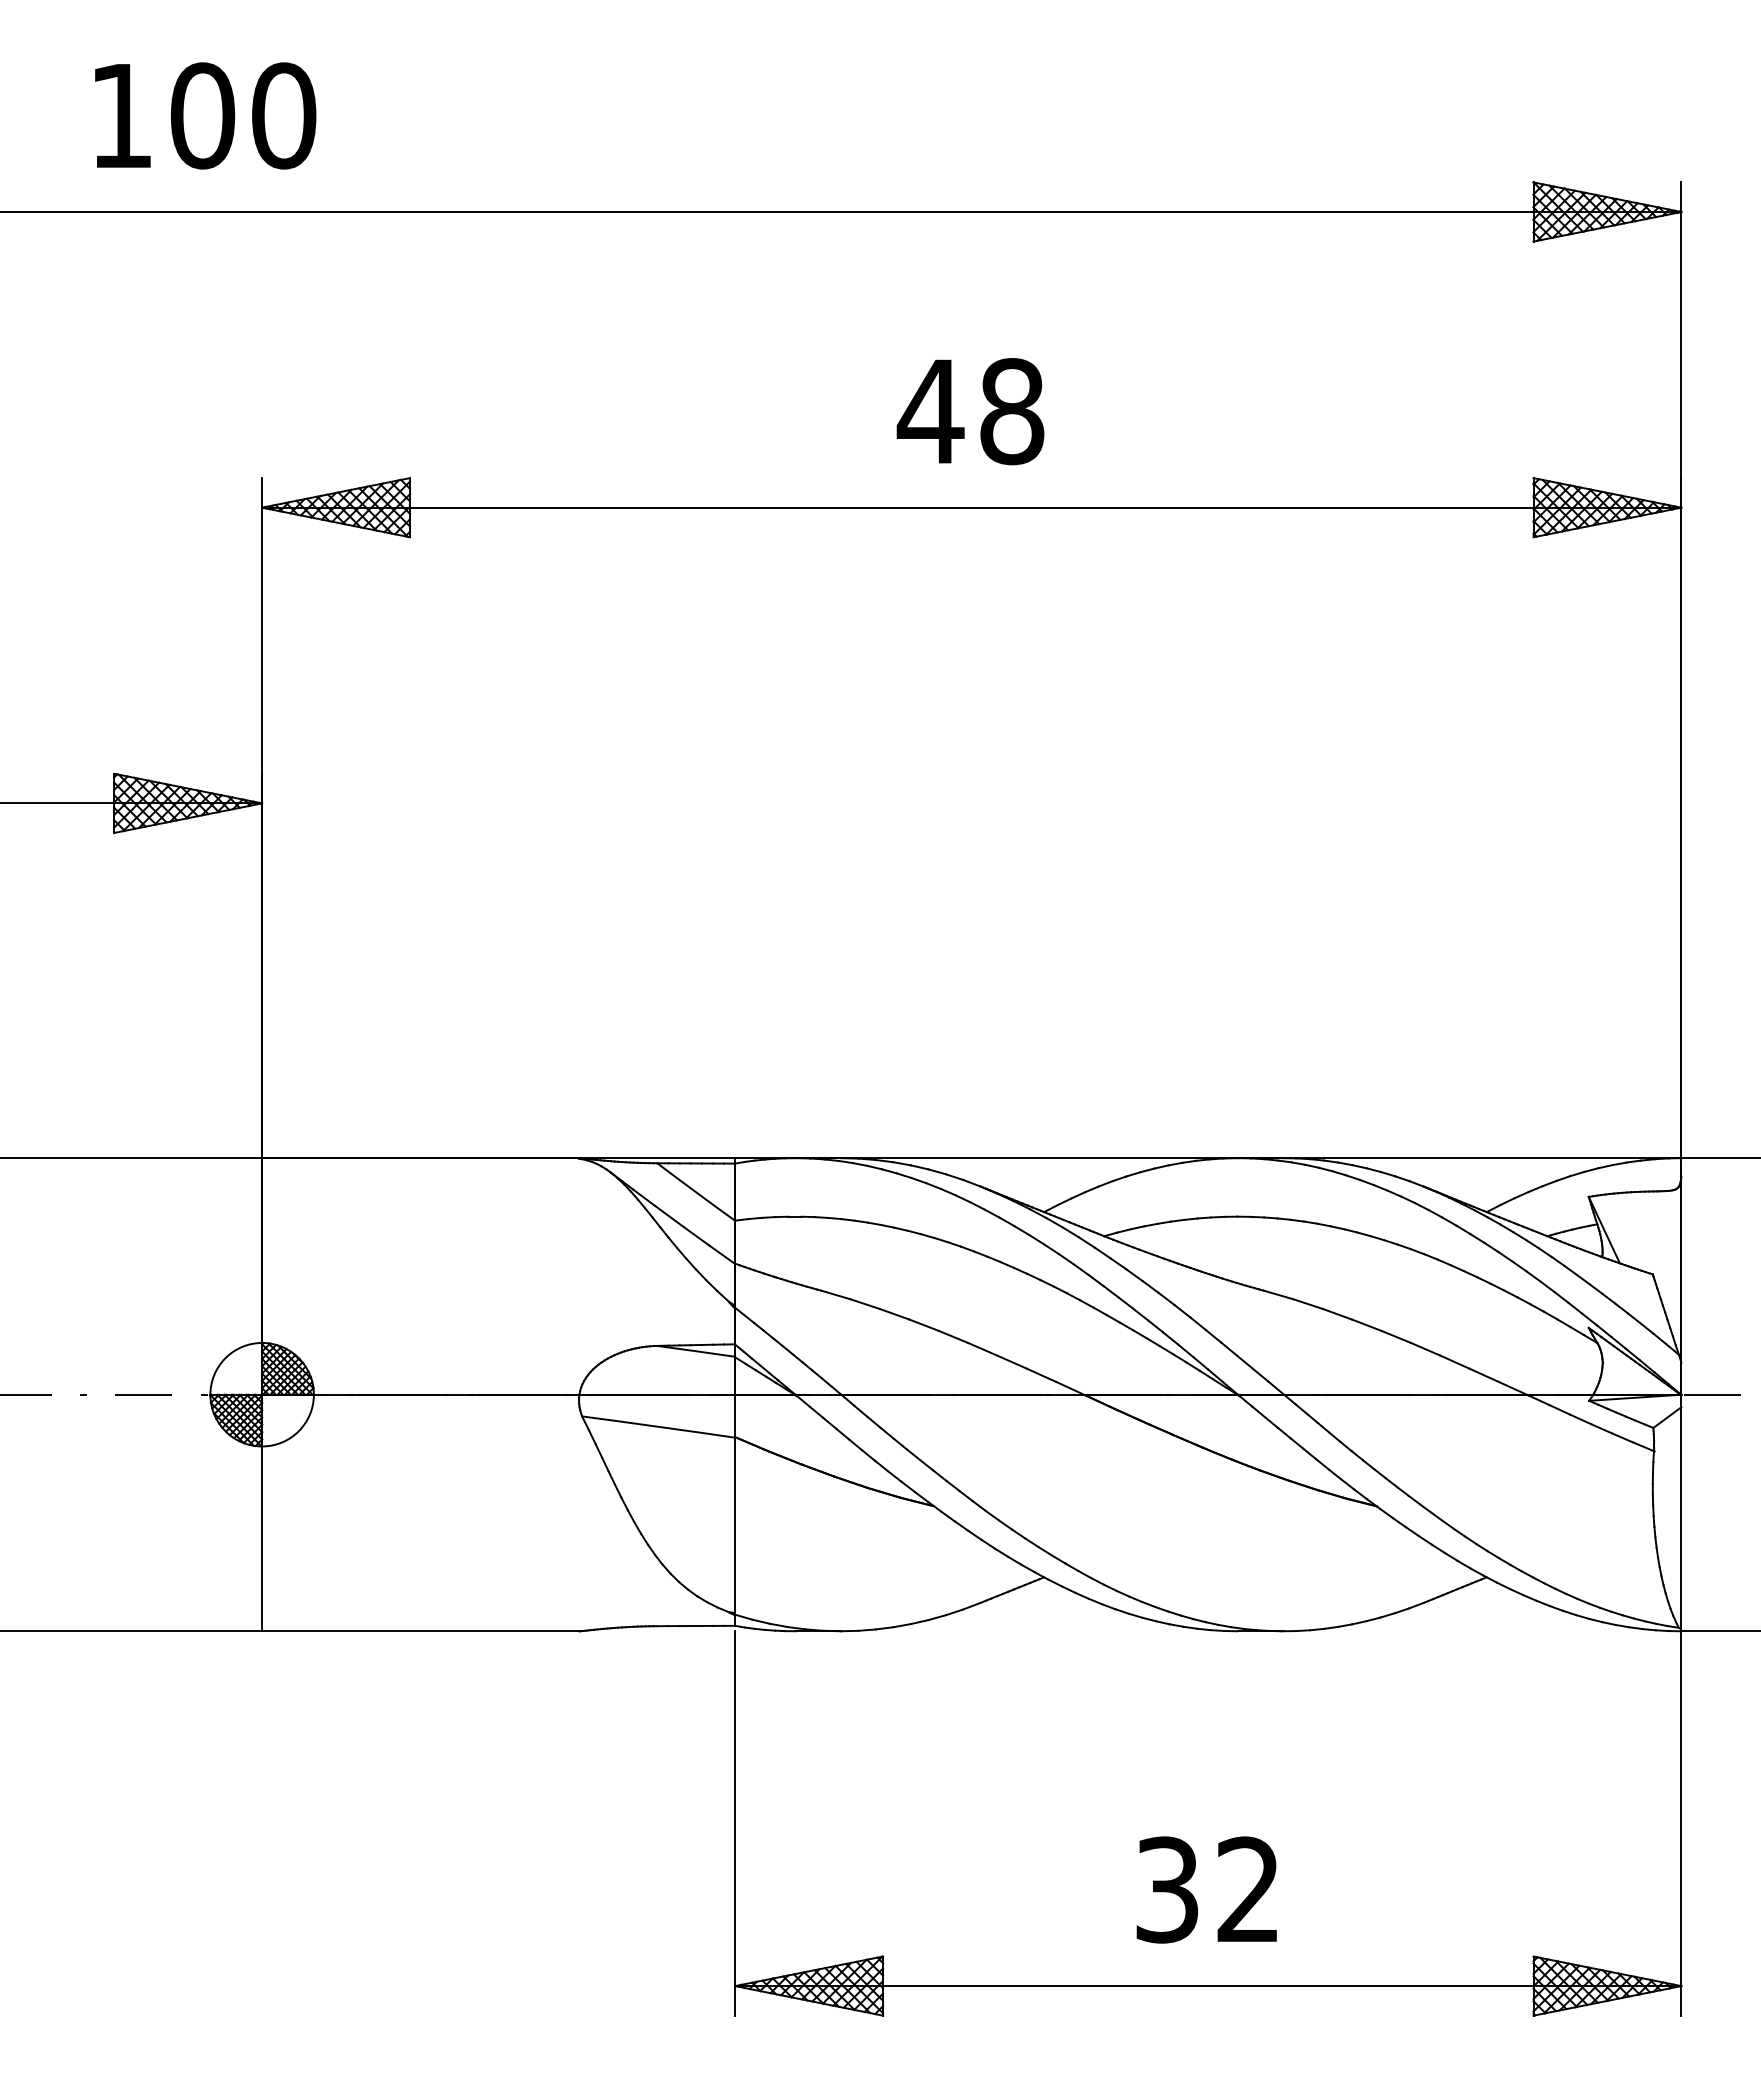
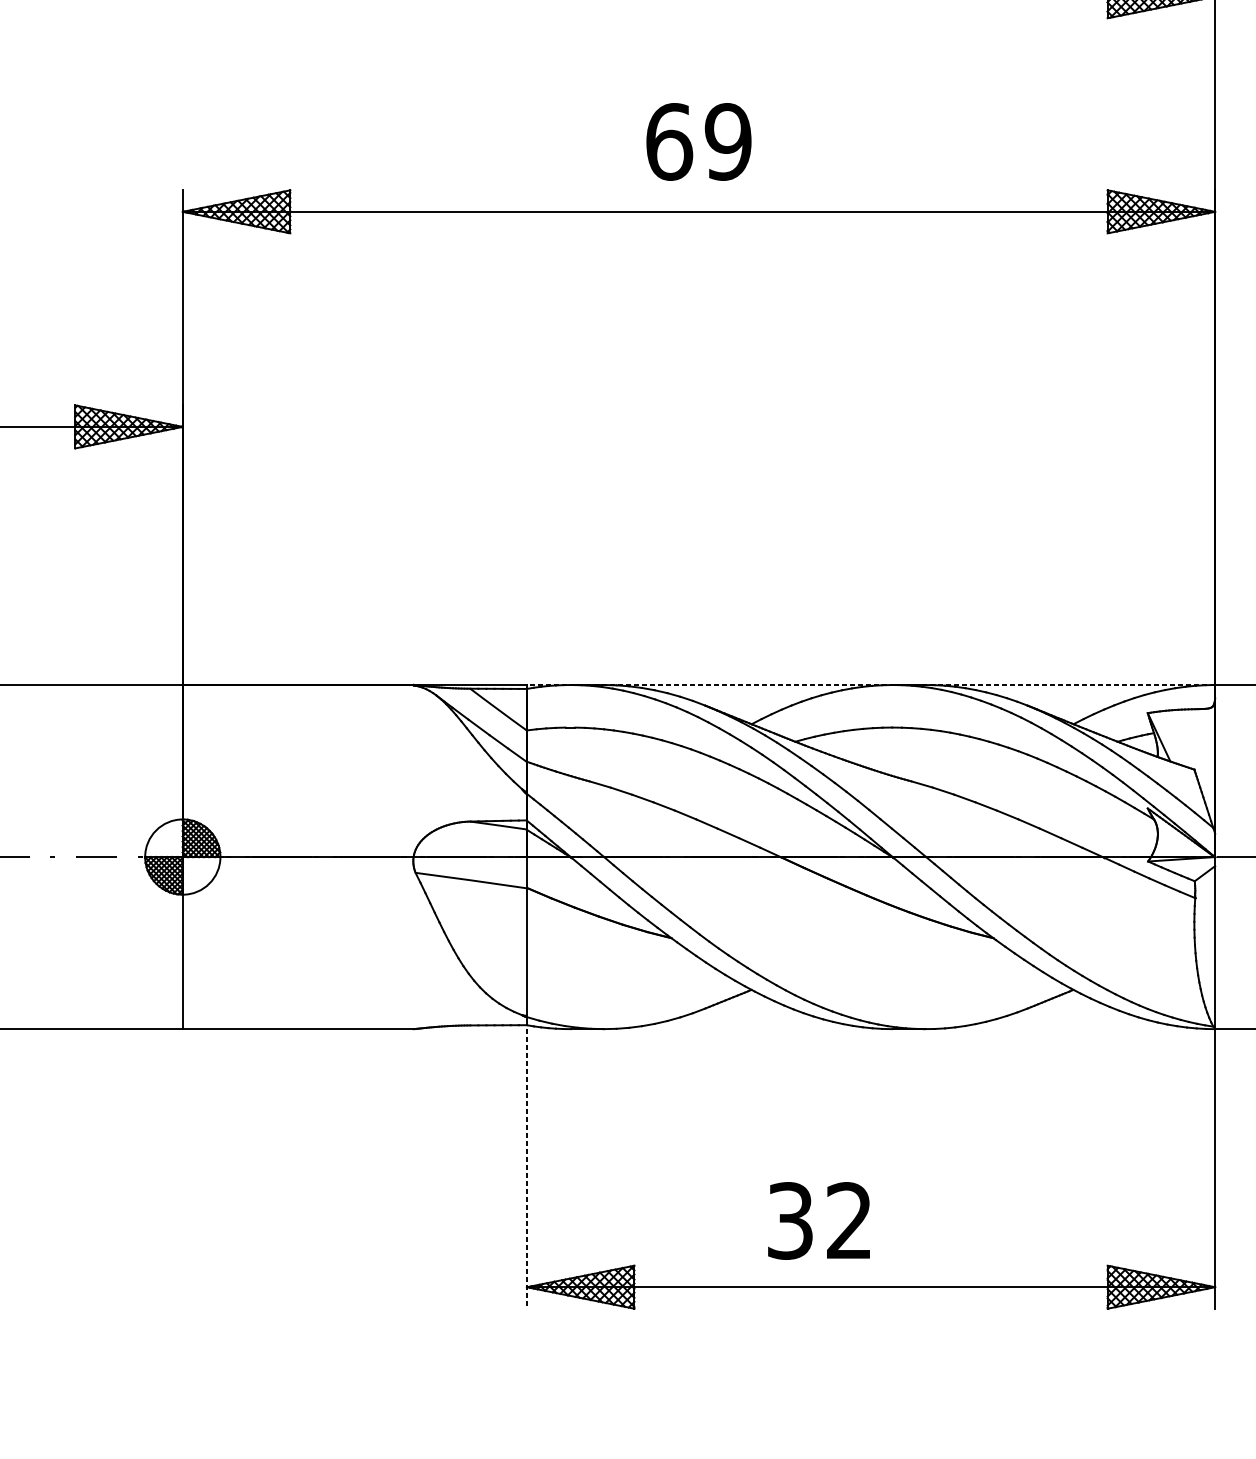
text: (970, 411) -> (698, 141), 48 -> 69
line: (1207, 1158) -> (870, 685), solid -> dashed
line: (735, 1823) -> (527, 1168), solid -> dashed
text: (1206, 1889) -> (818, 1220), moved

